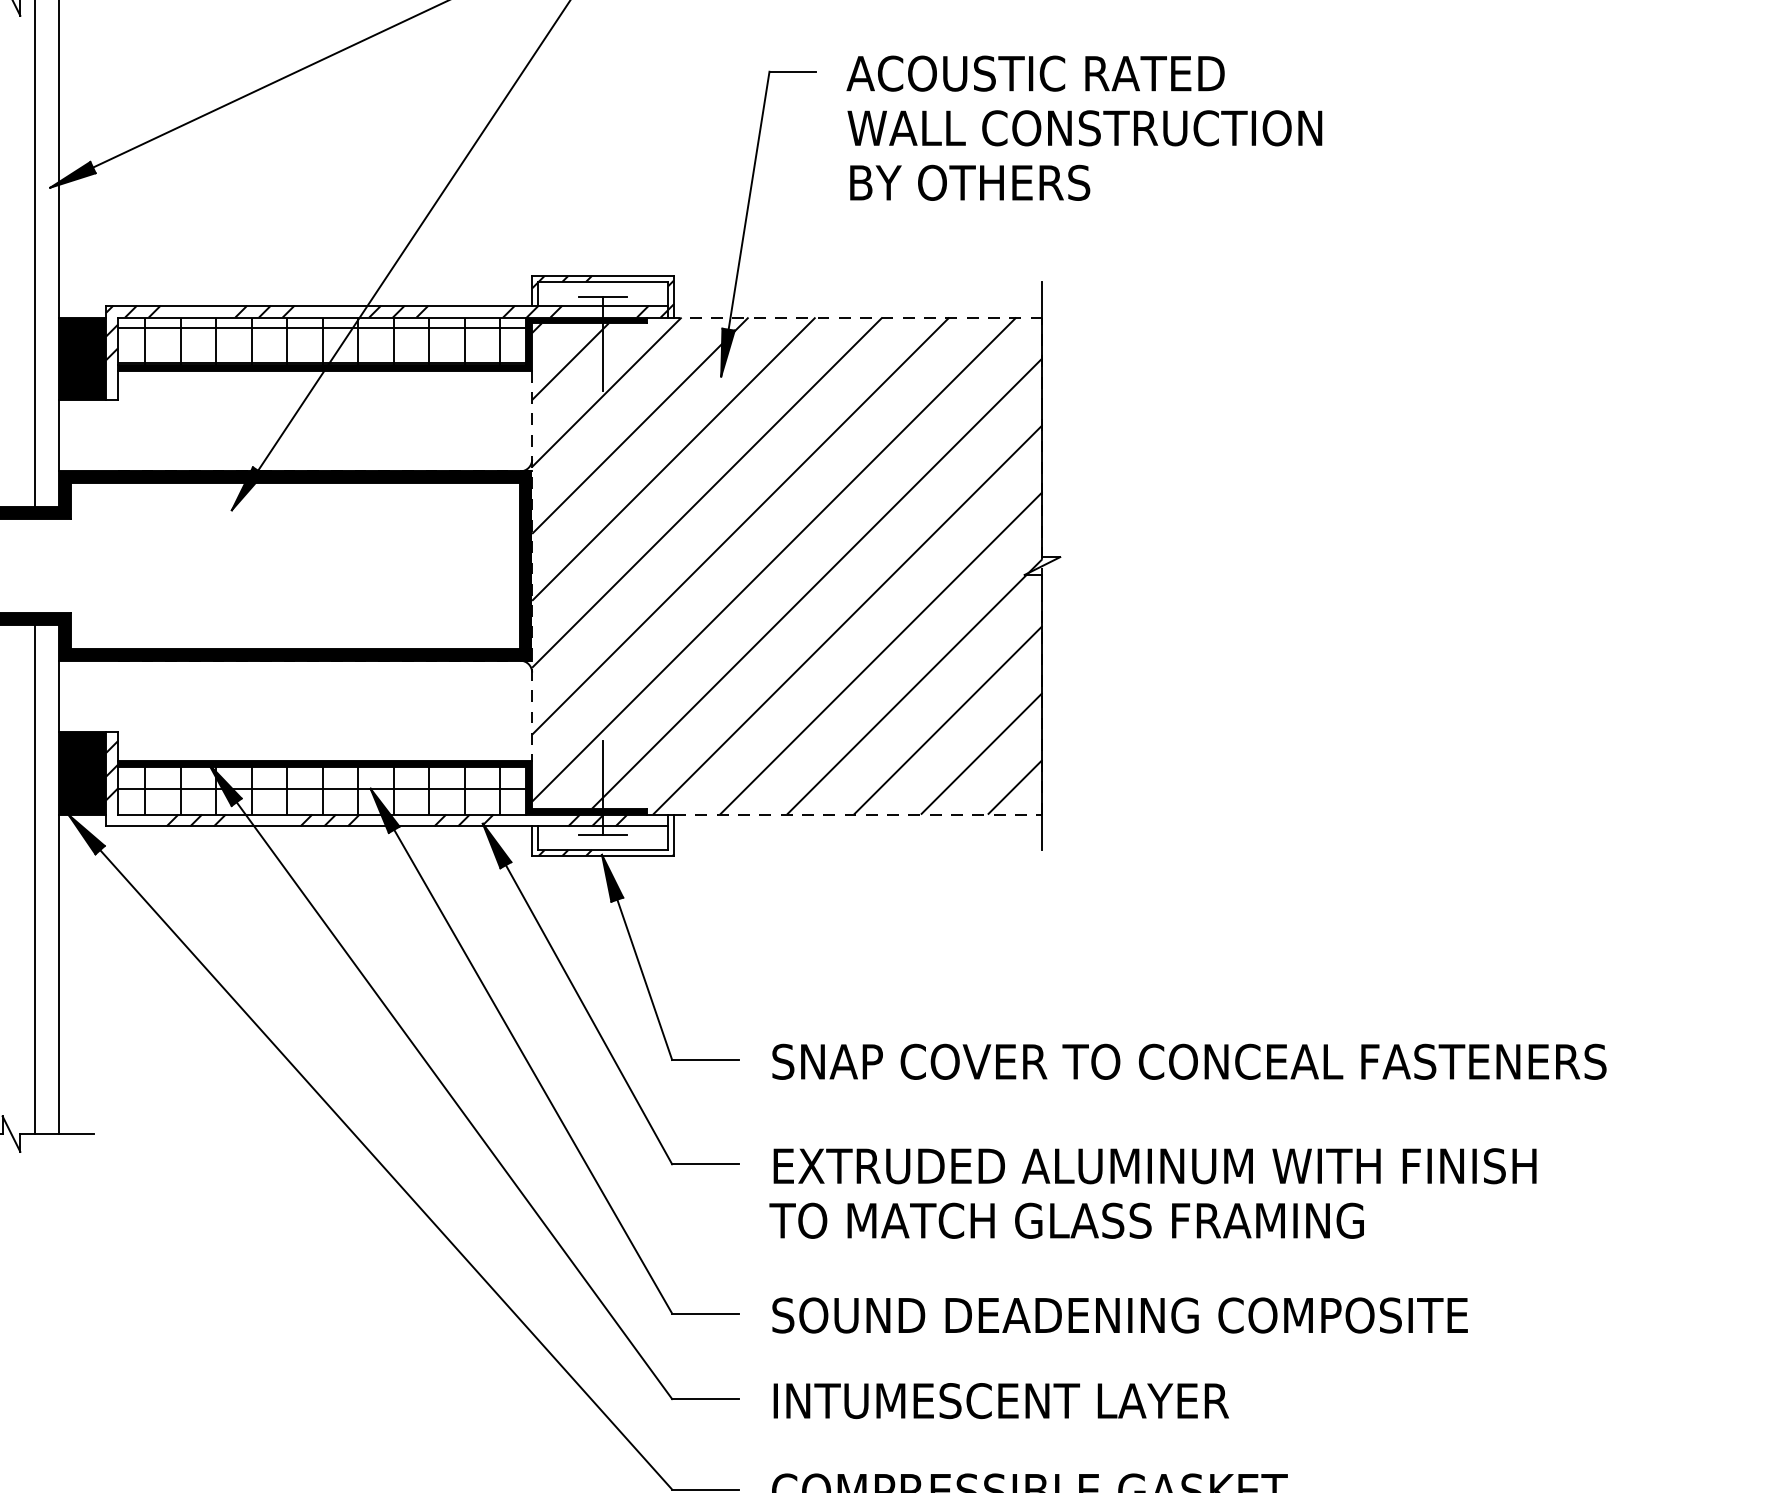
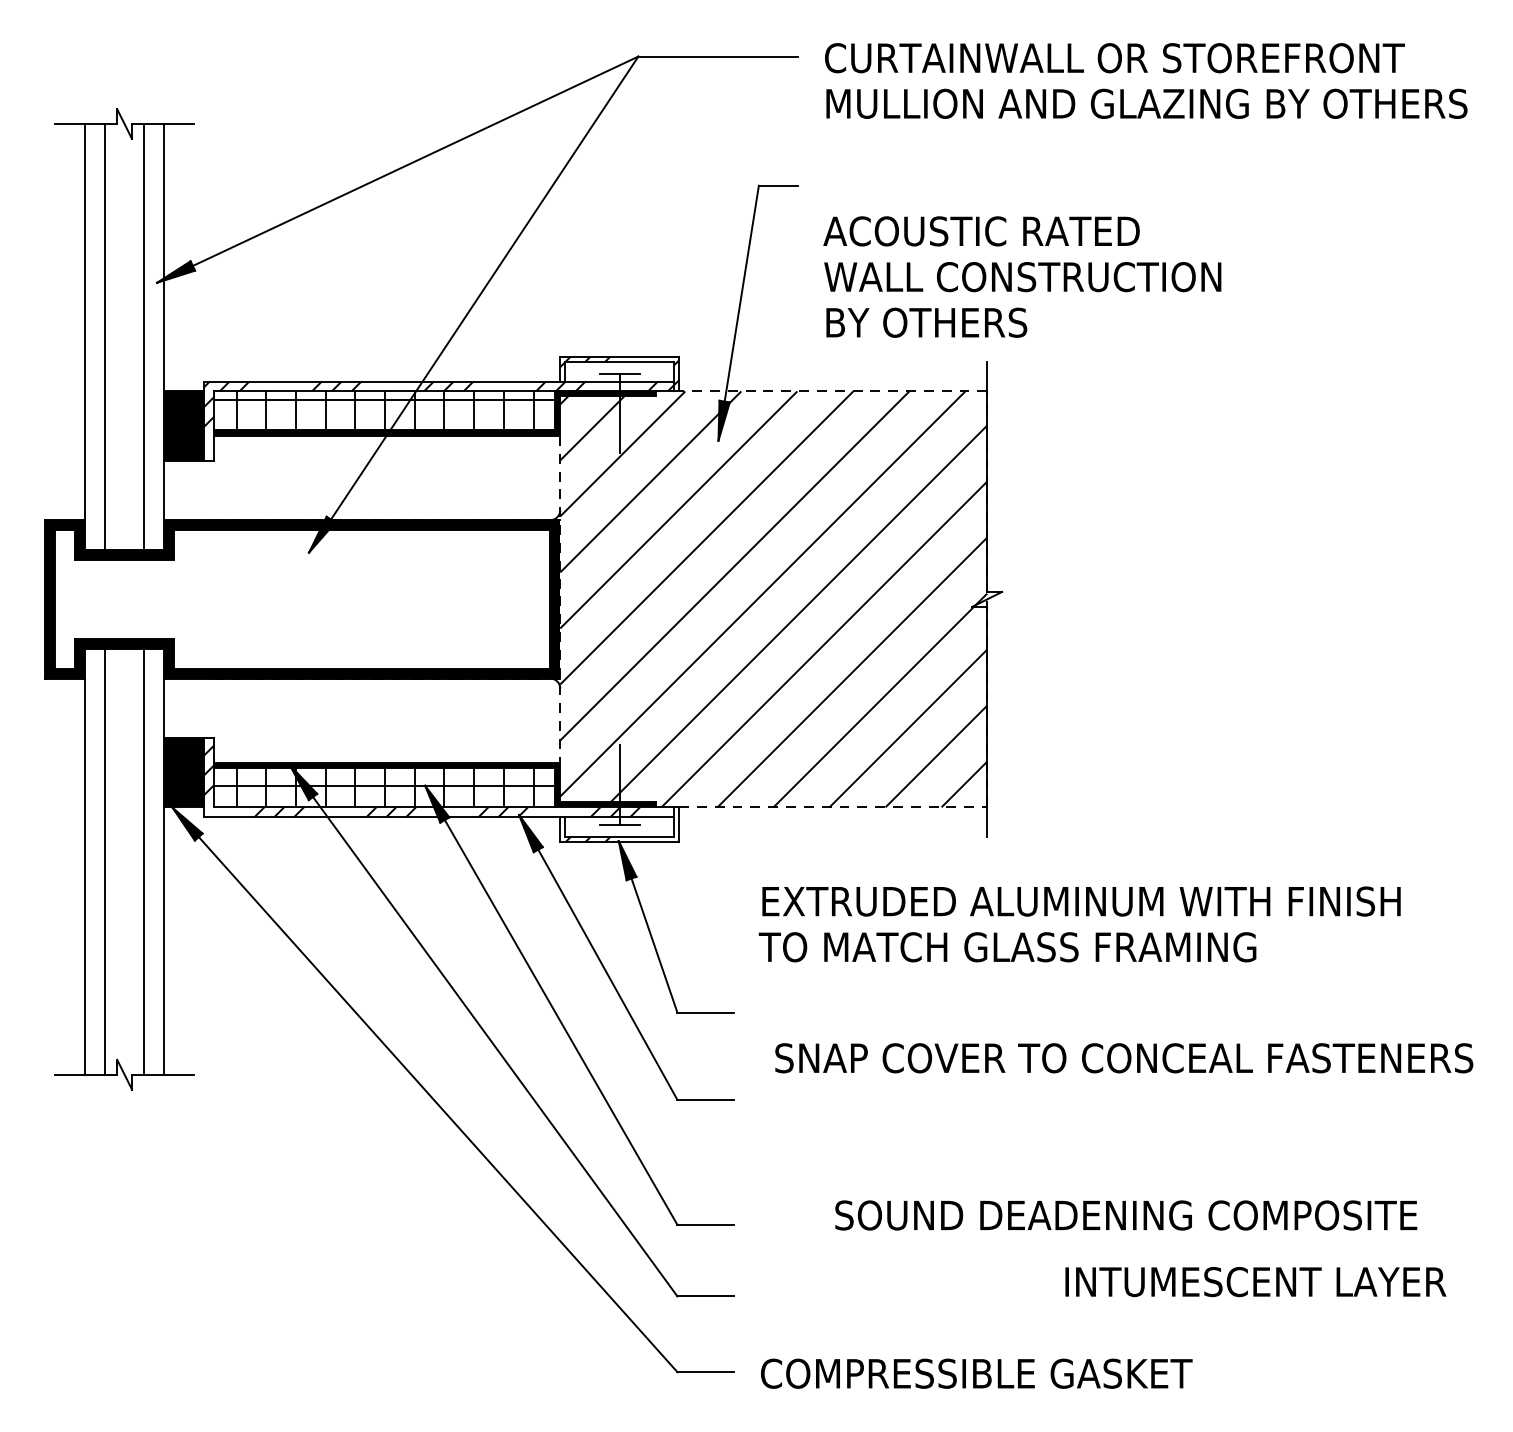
text: (1084, 127) -> (1022, 276), moved
text: (1189, 1062) -> (1124, 1058), moved
text: (1152, 1193) -> (1079, 924), moved
text: (1120, 1315) -> (1126, 1215), moved
text: (1000, 1401) -> (1255, 1282), moved

